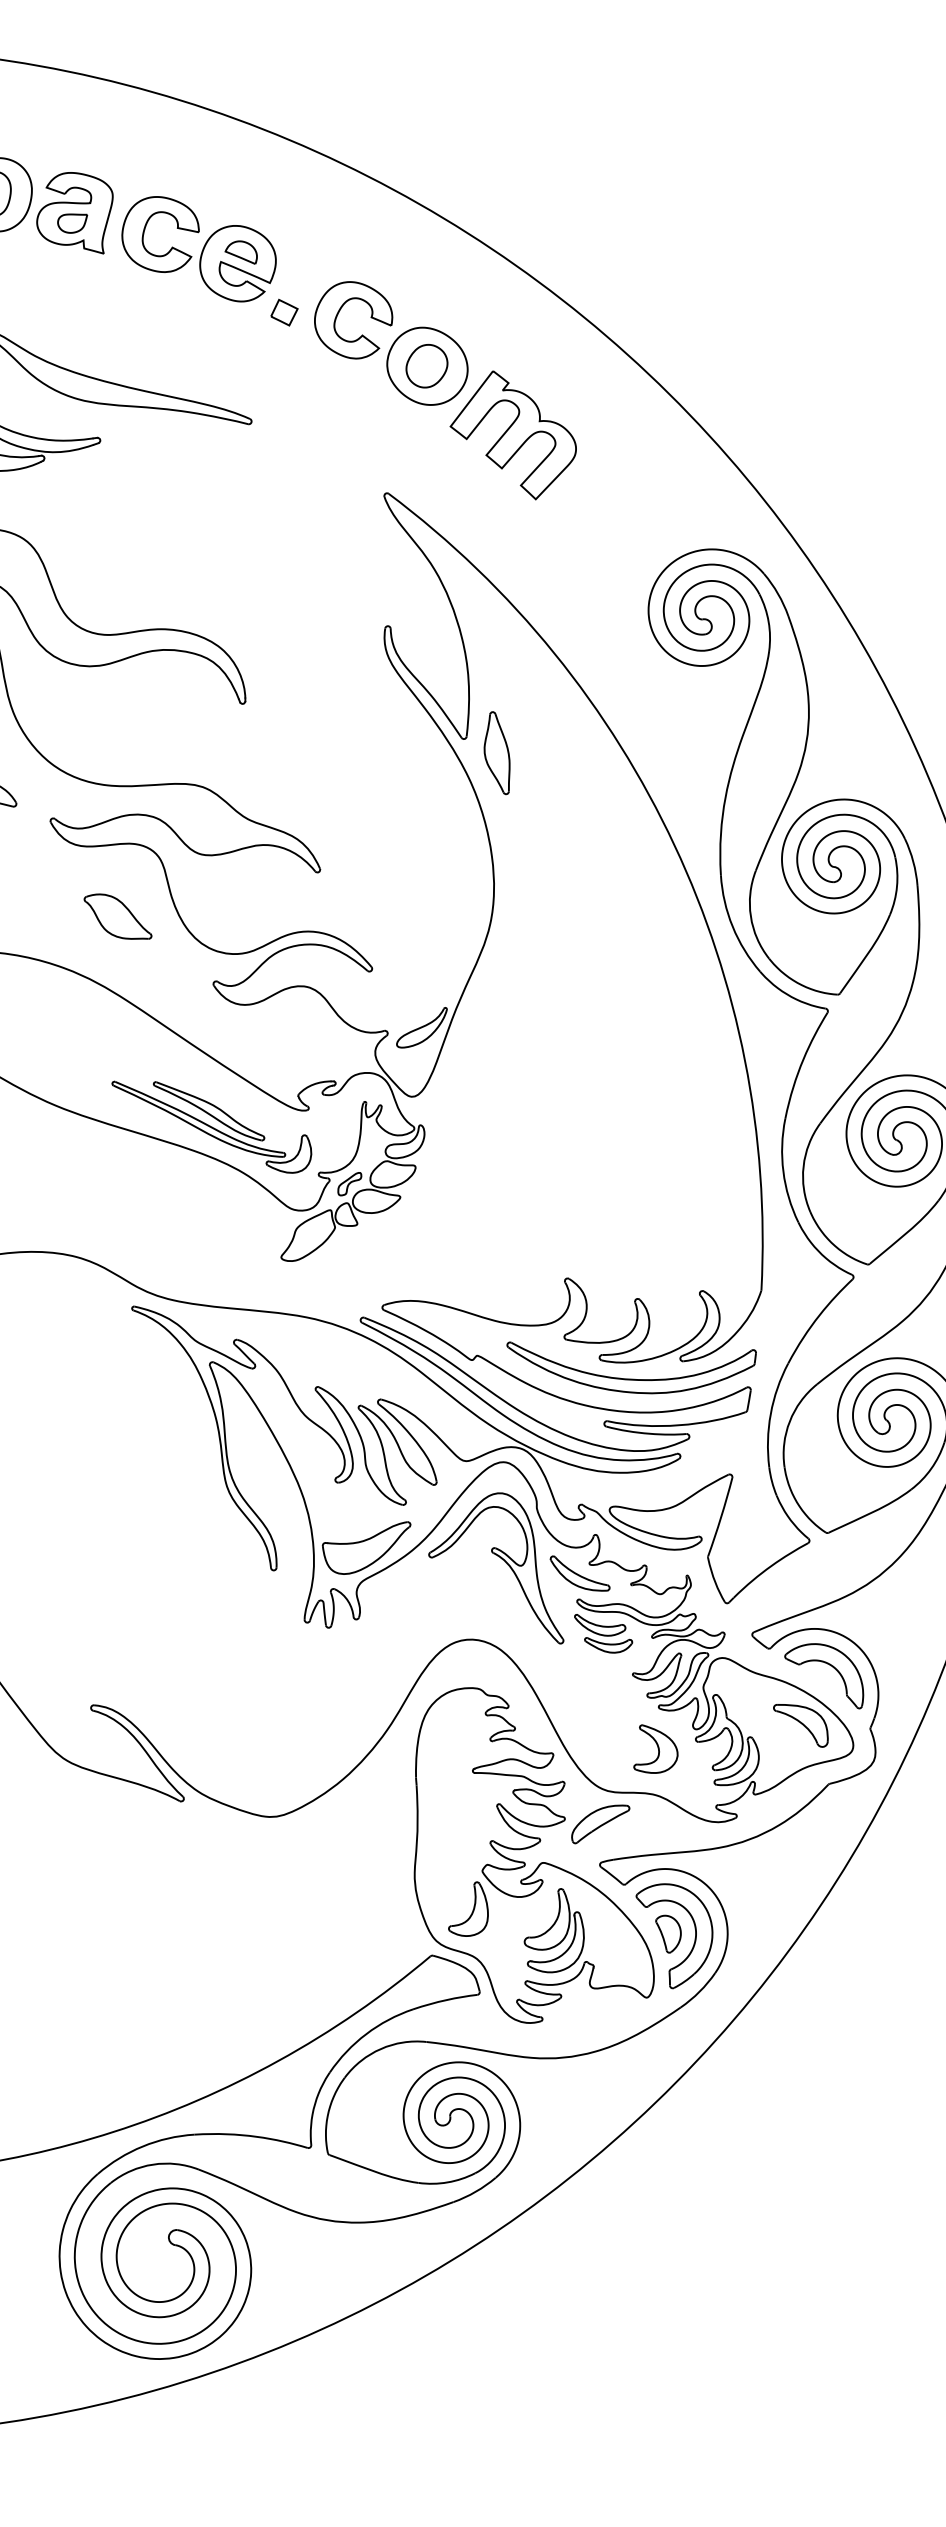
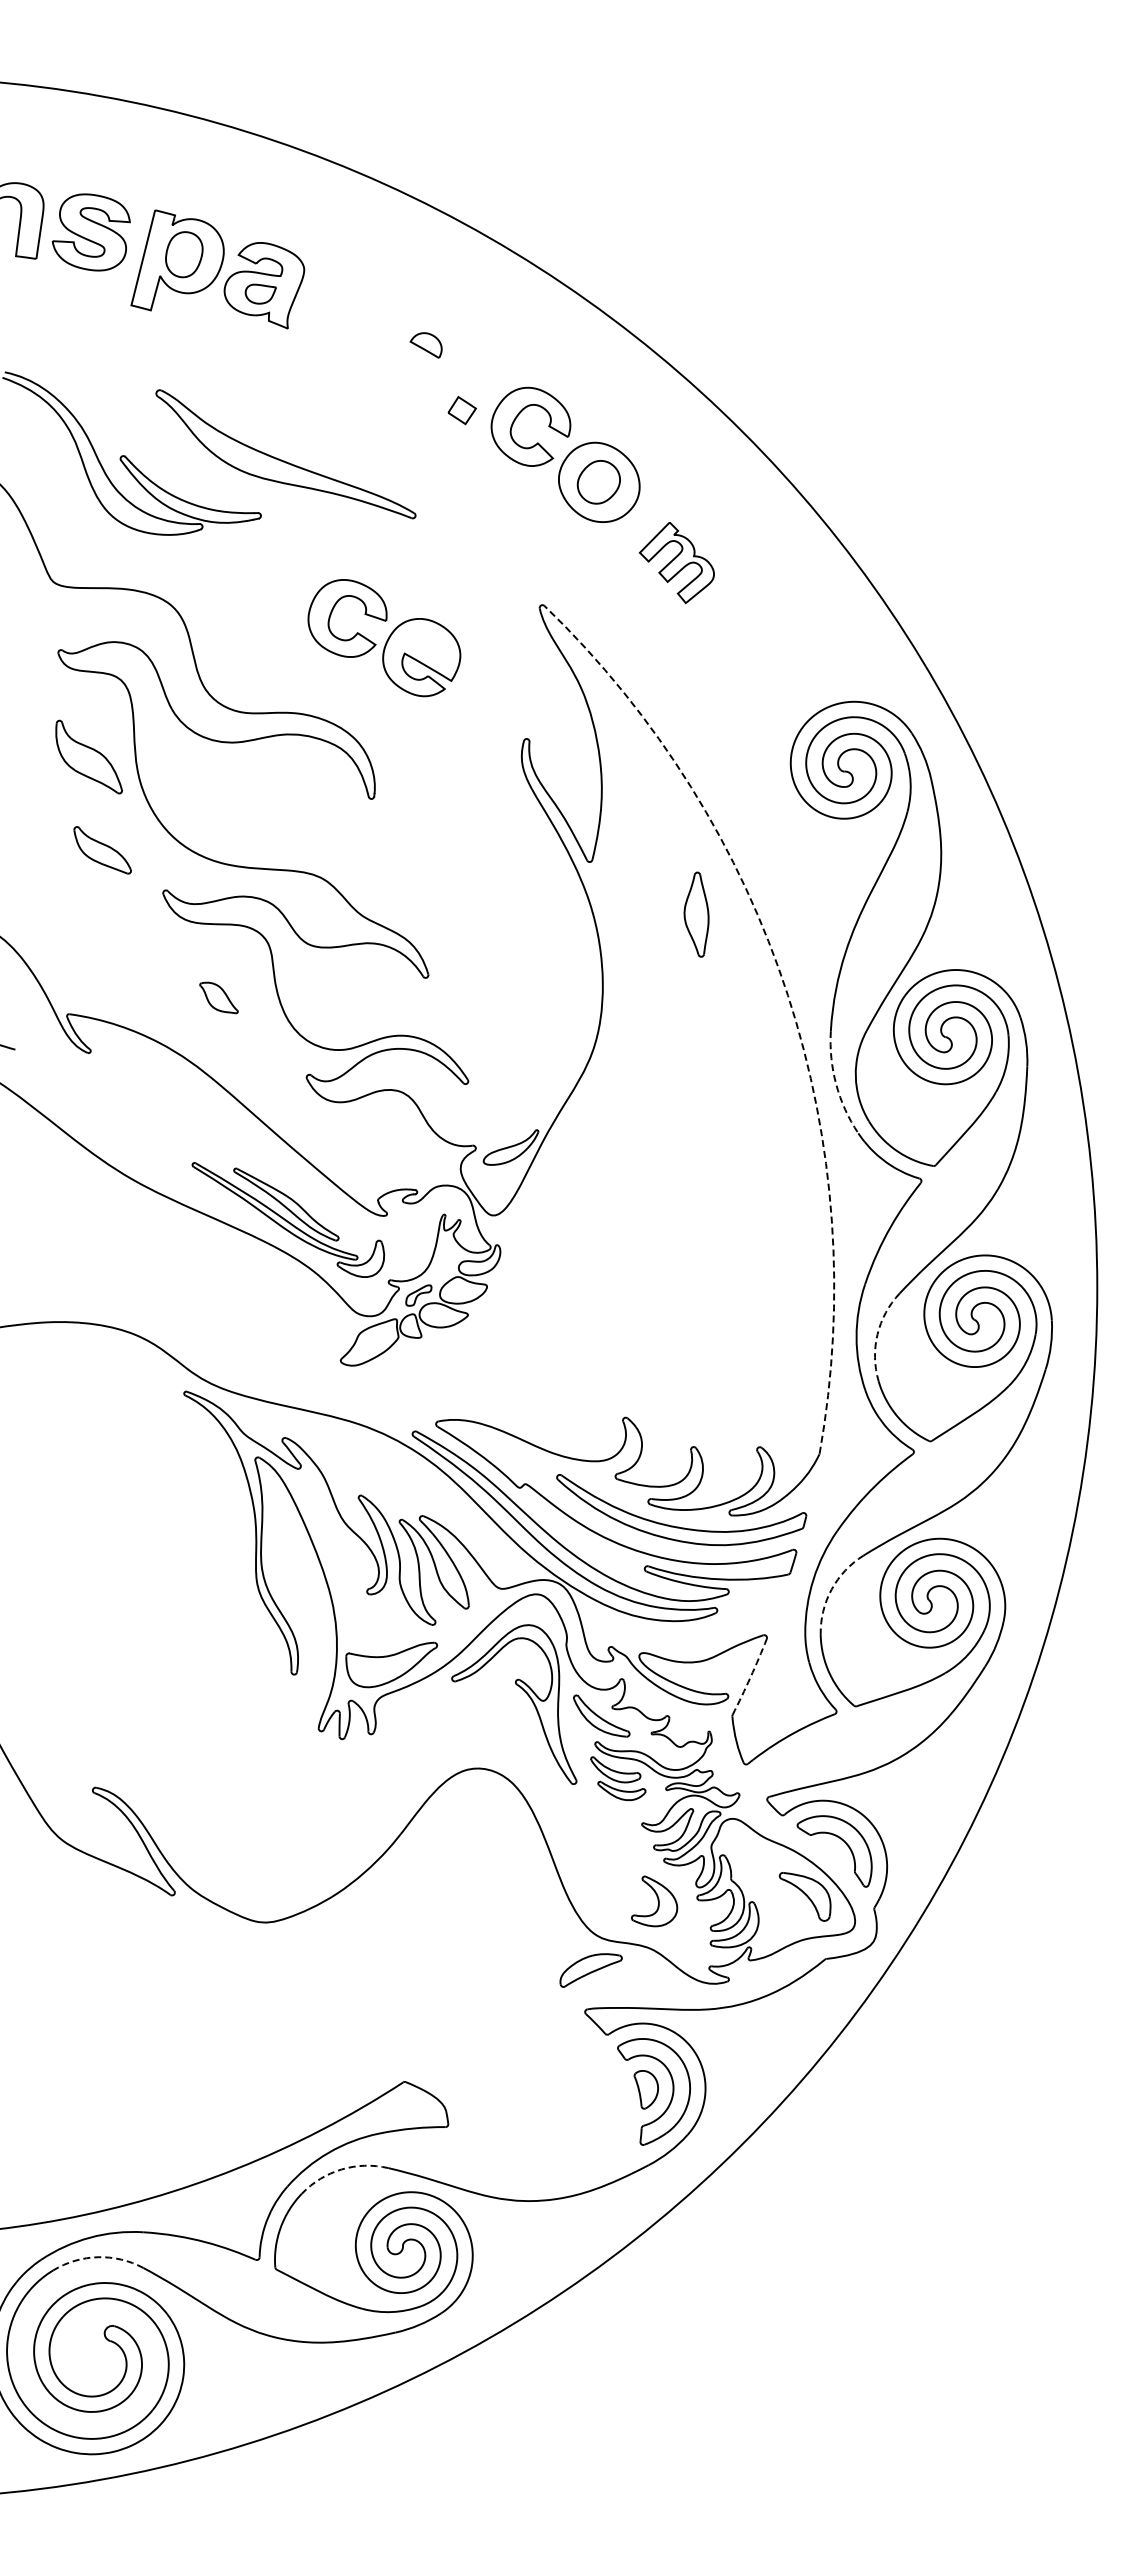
part: (199, 249) -> (384, 638), moved
part: (512, 435) -> (676, 562), size x0.6
part: (496, 753) -> (696, 914), moved
arc: (674, 845) -> (787, 995), solid -> dashed
part: (117, 916) -> (218, 997), size x0.6
arc: (732, 926) -> (836, 1084), solid -> dashed
arc: (803, 1166) -> (877, 1334), solid -> dashed
arc: (789, 1421) -> (831, 1589), solid -> dashed
arc: (721, 1517) -> (750, 1677), solid -> dashed
part: (524, 1852) -> (510, 1989), removed
arc: (380, 2049) -> (341, 2169), solid -> dashed
arc: (153, 2164) -> (98, 2257), solid -> dashed

